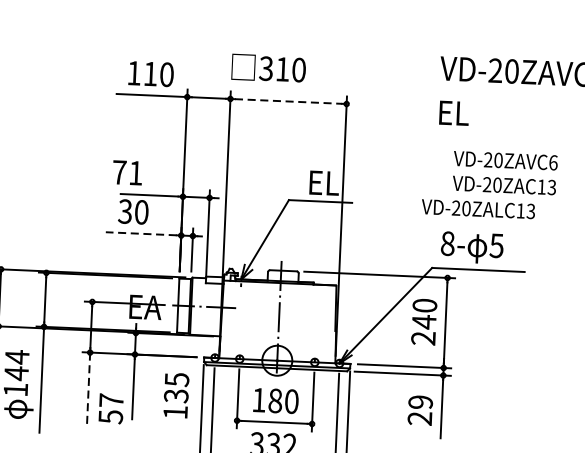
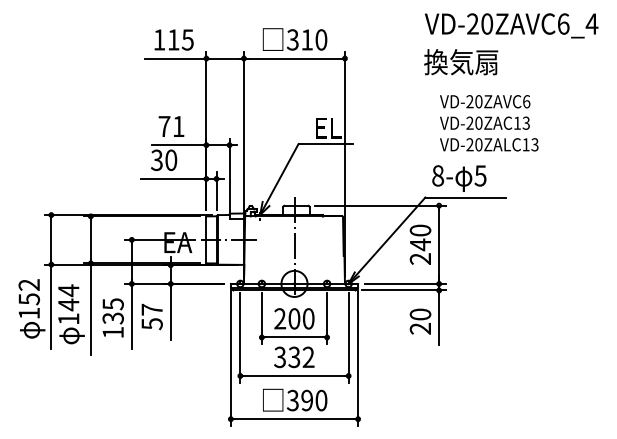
text: (268, 68) -> (294, 39), moved
text: (166, 74) -> (187, 39), 110 -> 115
line: (288, 101) -> (294, 58), dashed -> solid
text: (480, 114) -> (461, 62), EL -> 換気扇
text: (127, 172) -> (171, 126), moved
text: (478, 208) -> (489, 144), moved
line: (141, 233) -> (171, 178), dashed -> solid
line: (88, 390) -> (131, 316), dashed -> solid
text: (175, 394) -> (112, 317), moved
text: (267, 400) -> (287, 318), 180 -> 200
text: (420, 402) -> (420, 314), 29 -> 20
text: (110, 408) -> (151, 316), moved

